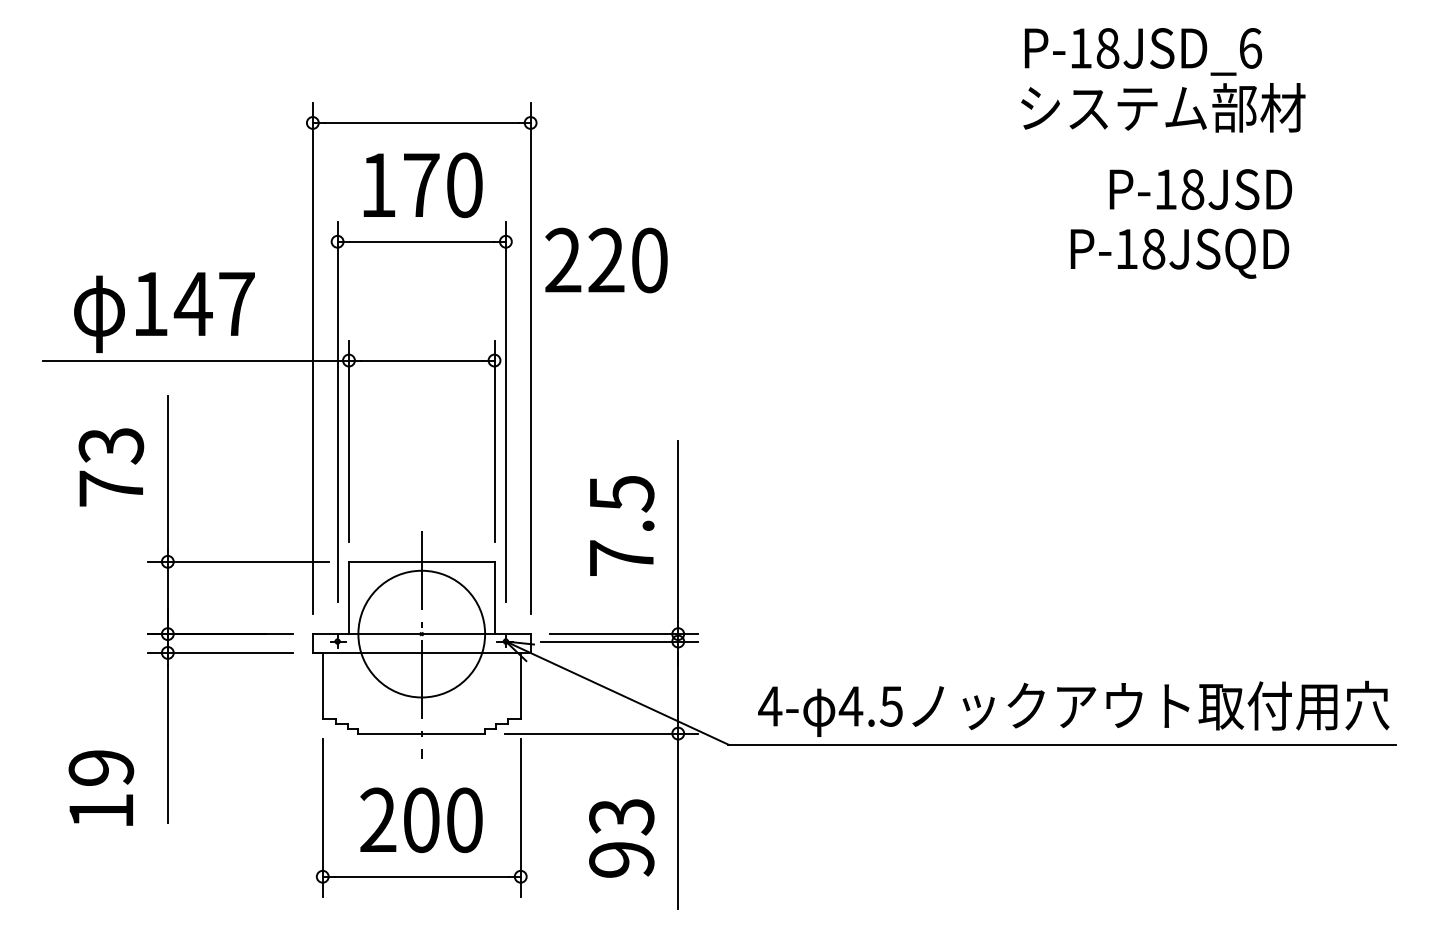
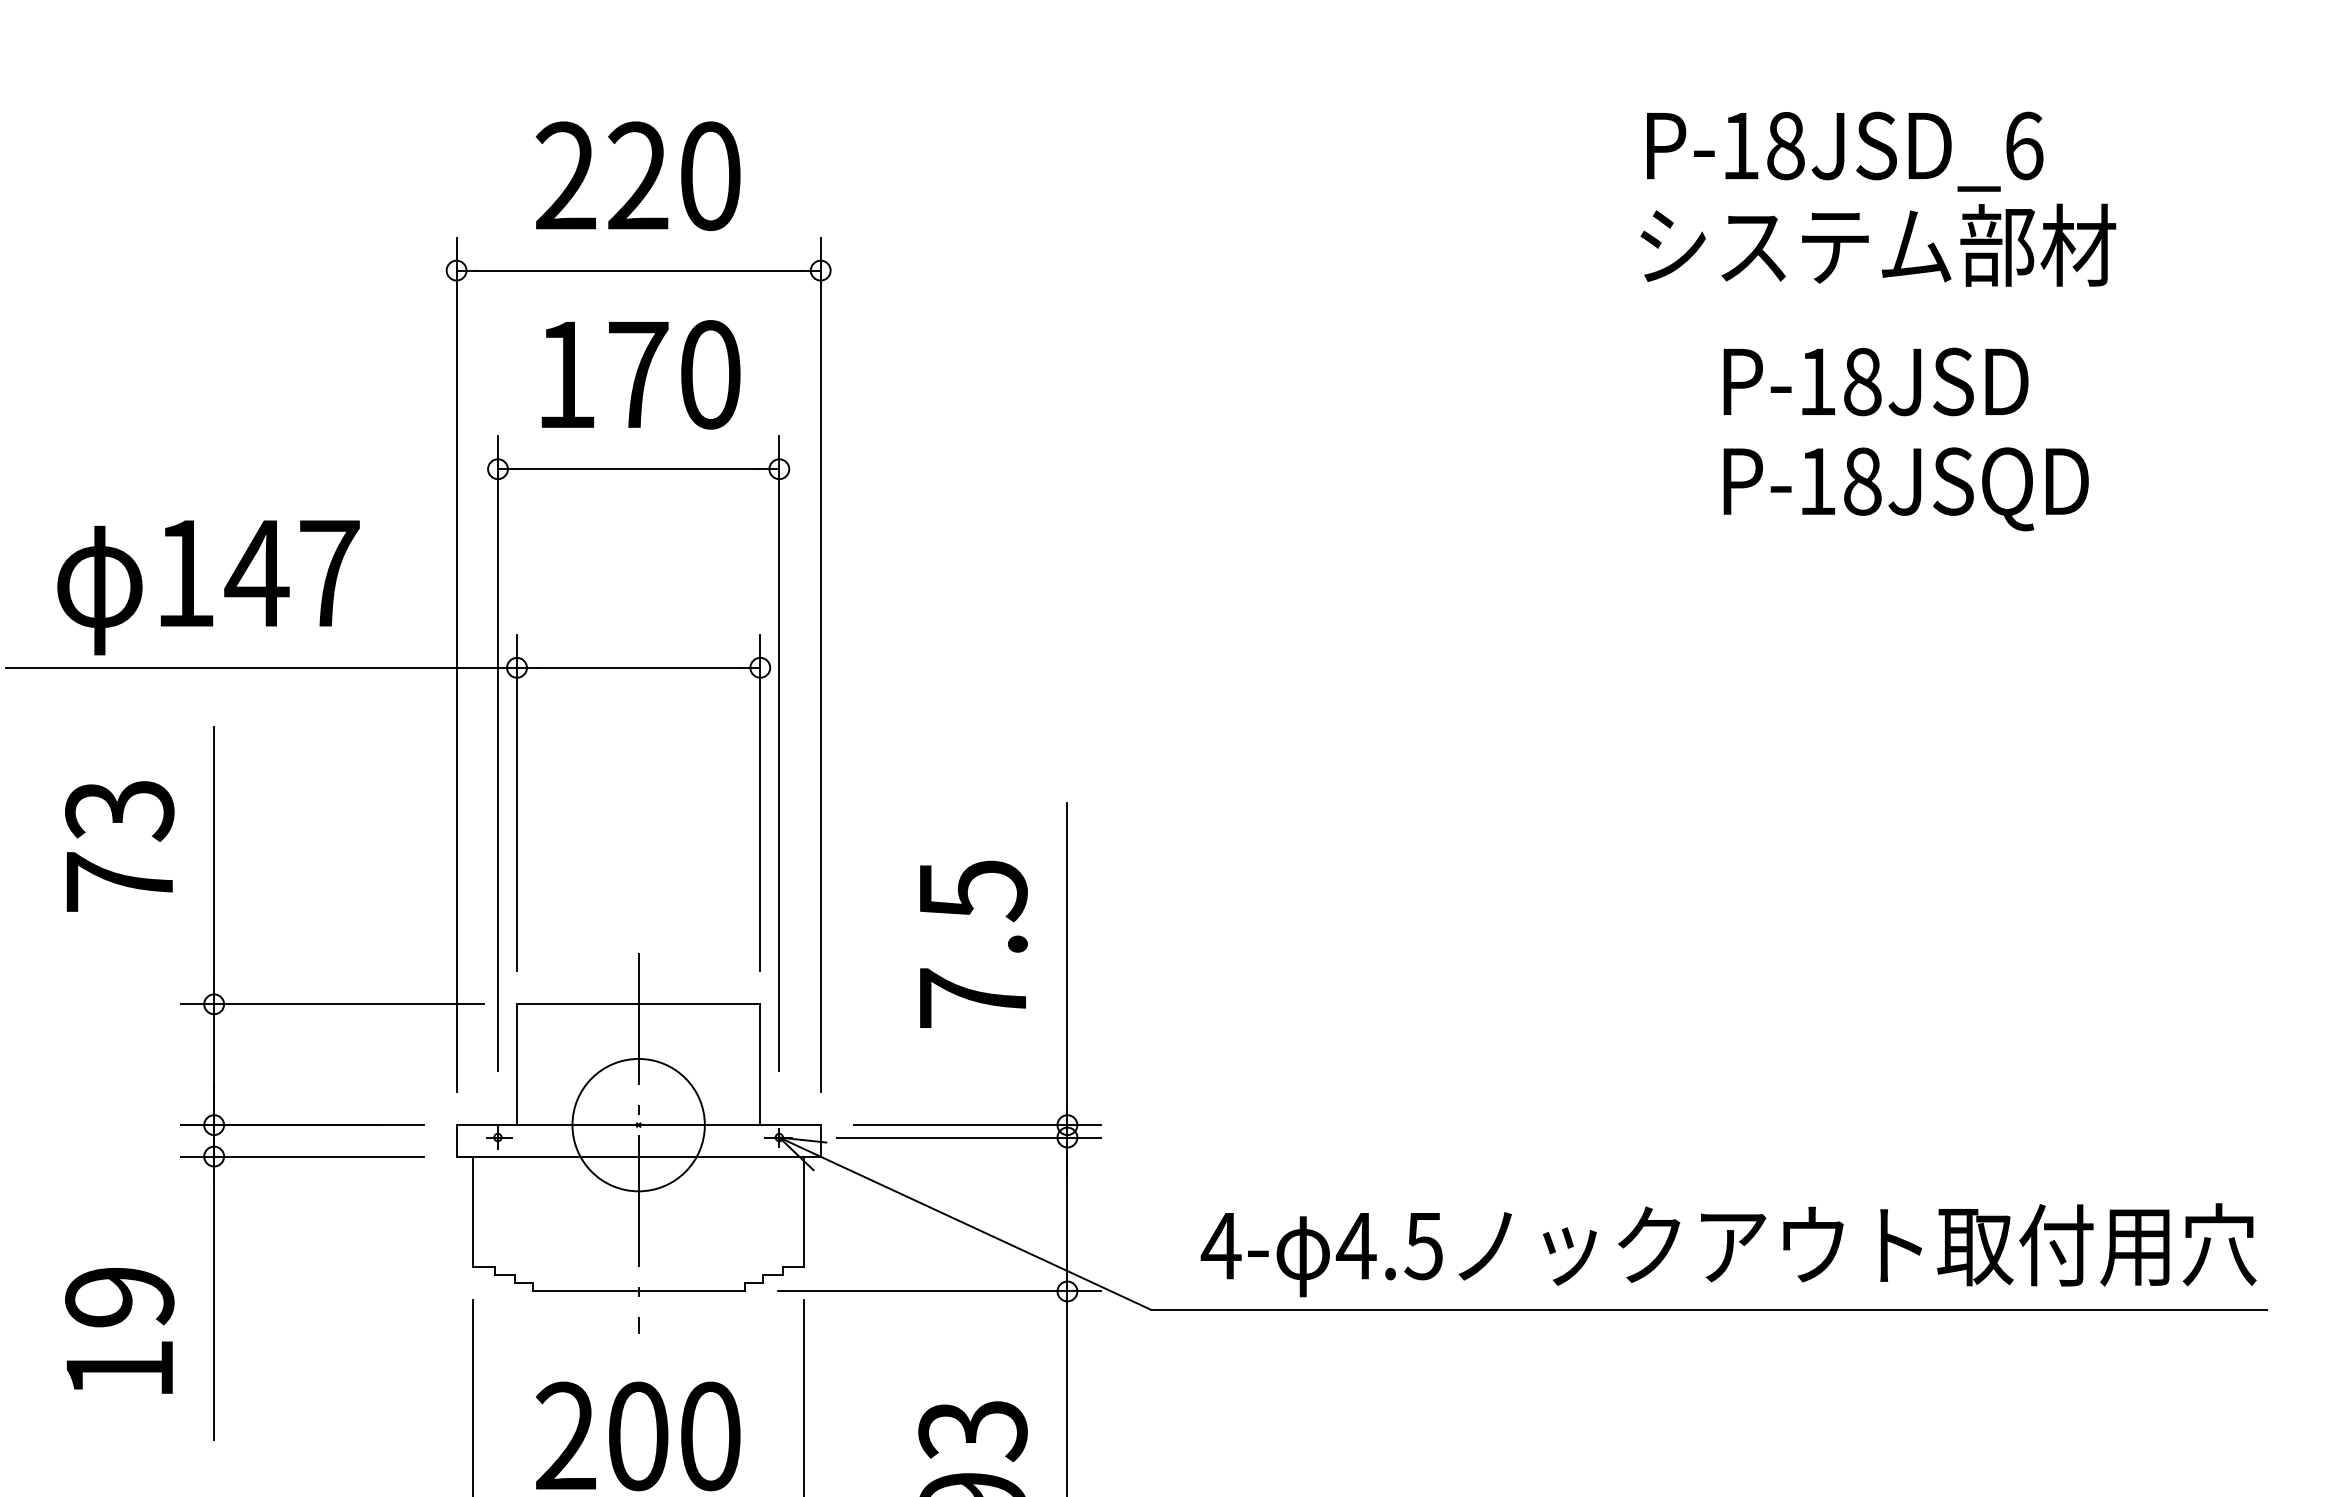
text: (1200, 189) -> (1875, 381), moved
text: (606, 260) -> (638, 176), moved
circle: (421, 633) -> (638, 1124), size x0.62
text: (101, 787) -> (119, 1329), moved

